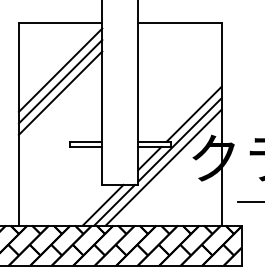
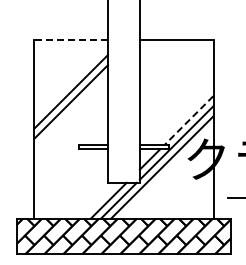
line: (60, 22) -> (71, 39), solid -> dashed
line: (60, 70) -> (71, 81), removed
line: (193, 114) -> (188, 120), solid -> dashed

